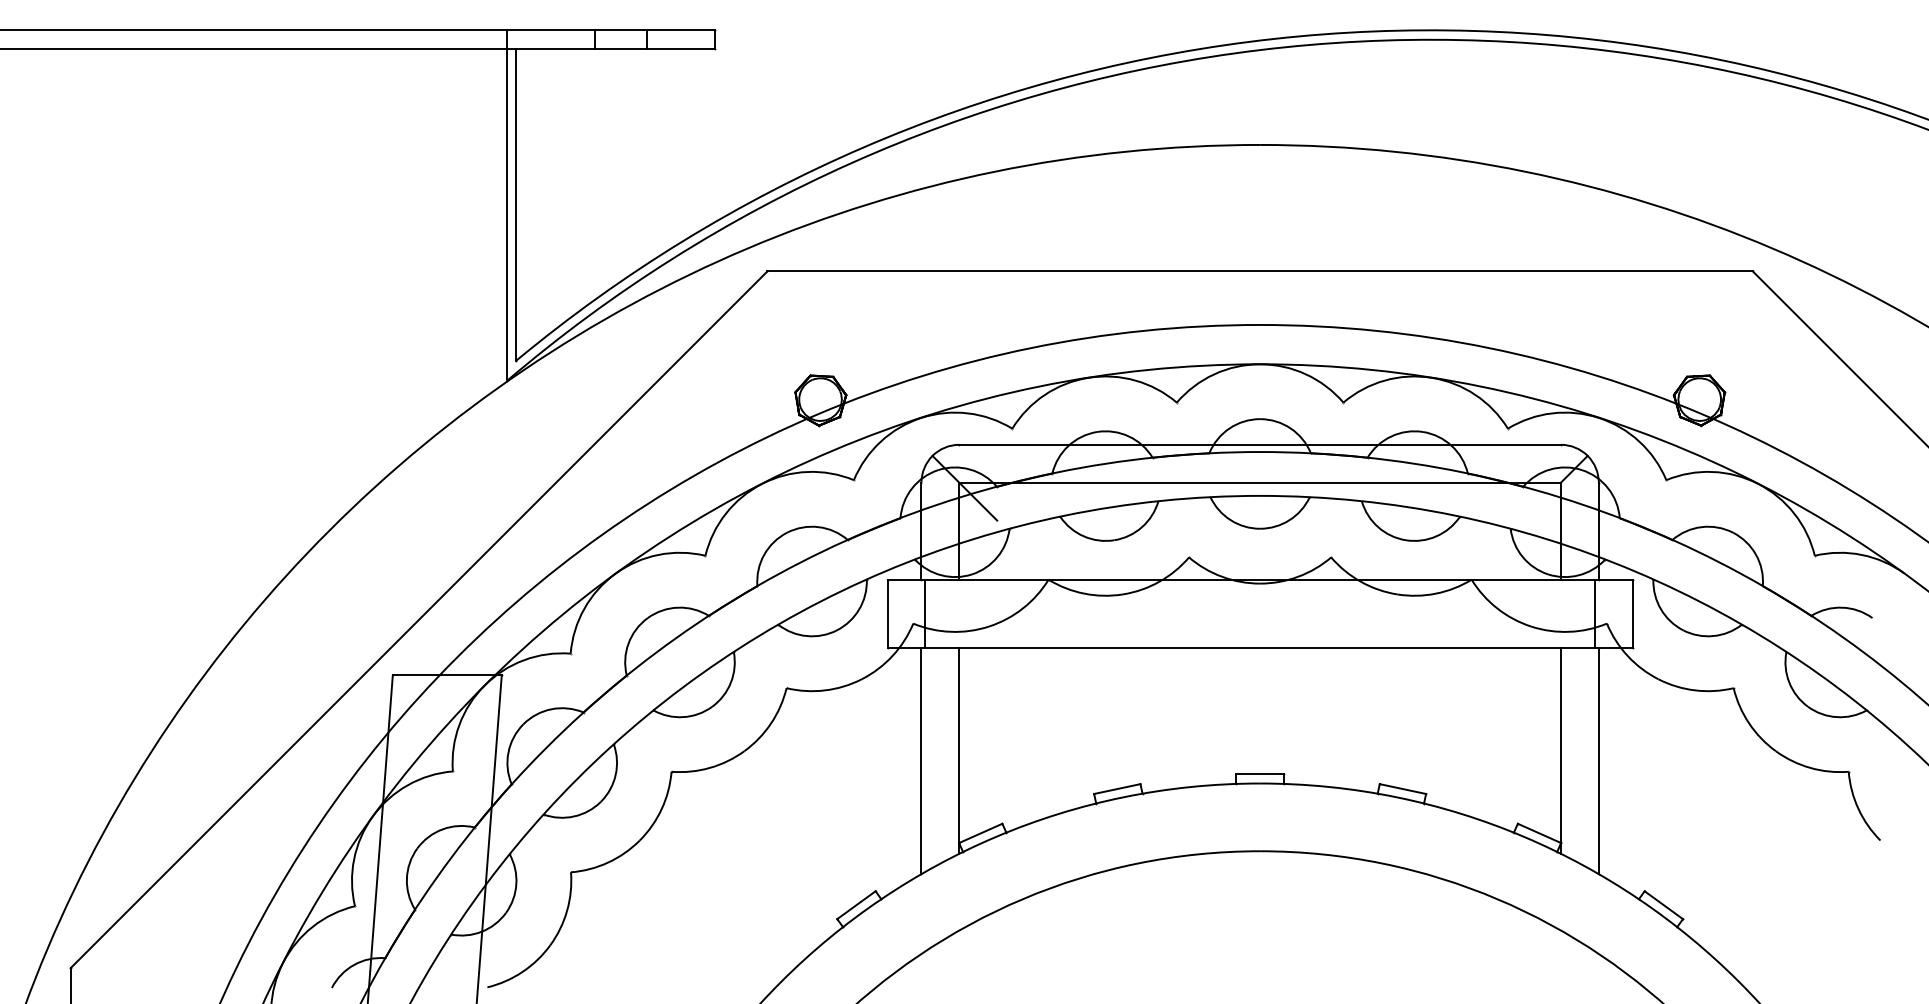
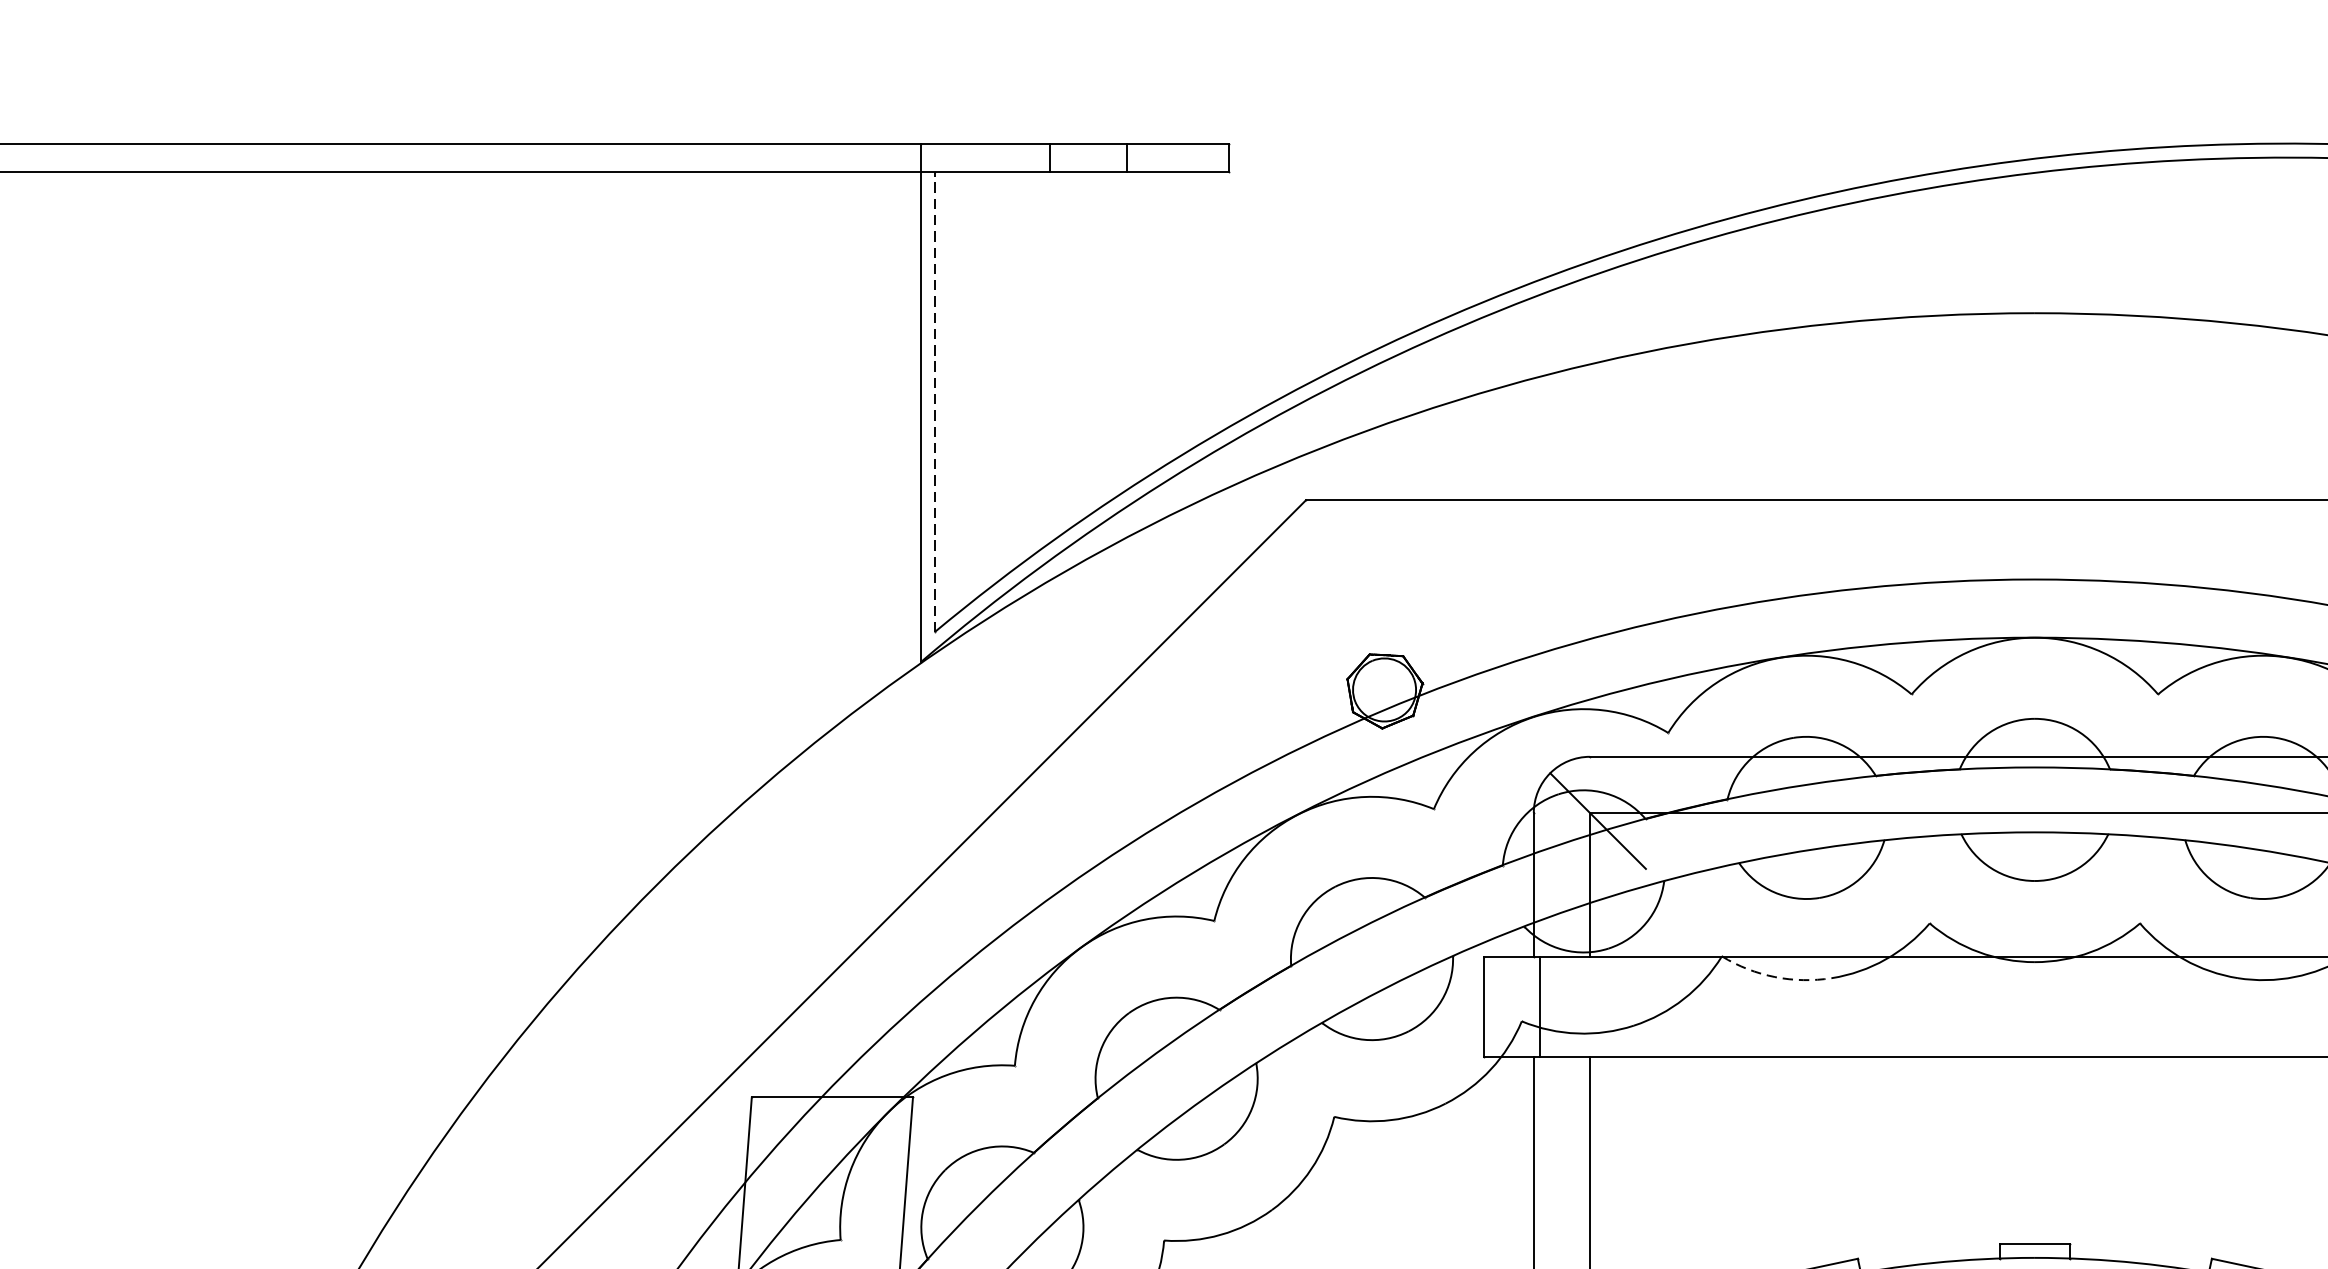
line: (516, 204) -> (934, 401), solid -> dashed
arc: (1084, 593) -> (1775, 976), solid -> dashed

